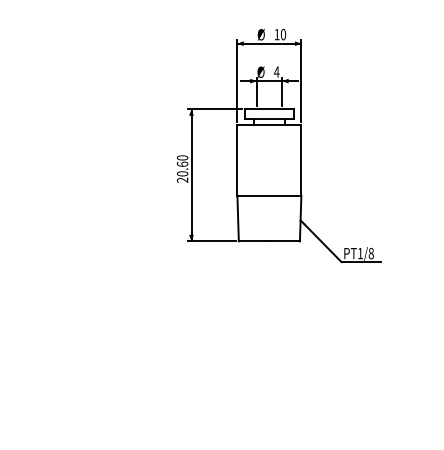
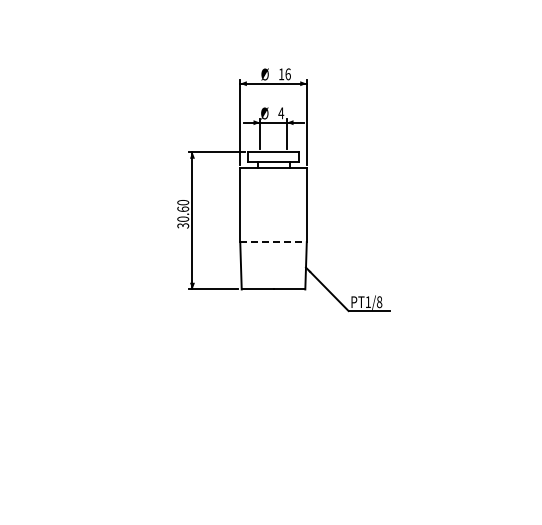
text: (282, 33) -> (287, 73), 10 -> 16
text: (183, 179) -> (184, 225), 20.60 -> 30.60
line: (270, 196) -> (274, 242), solid -> dashed

